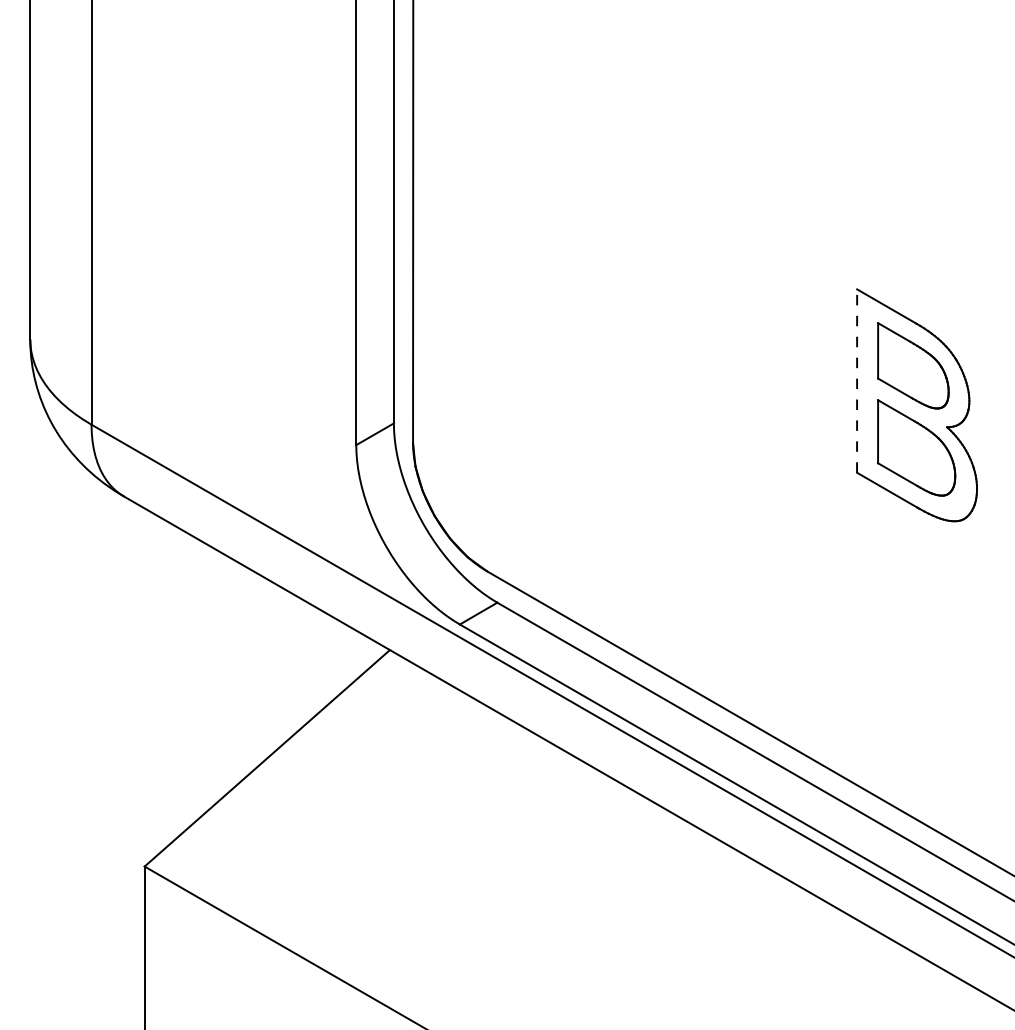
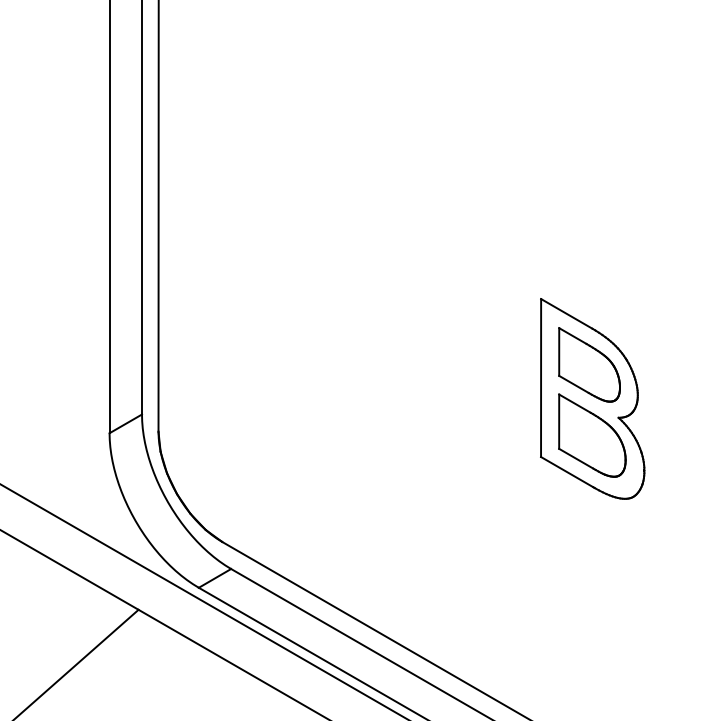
line: (857, 381) -> (541, 378), dashed -> solid

